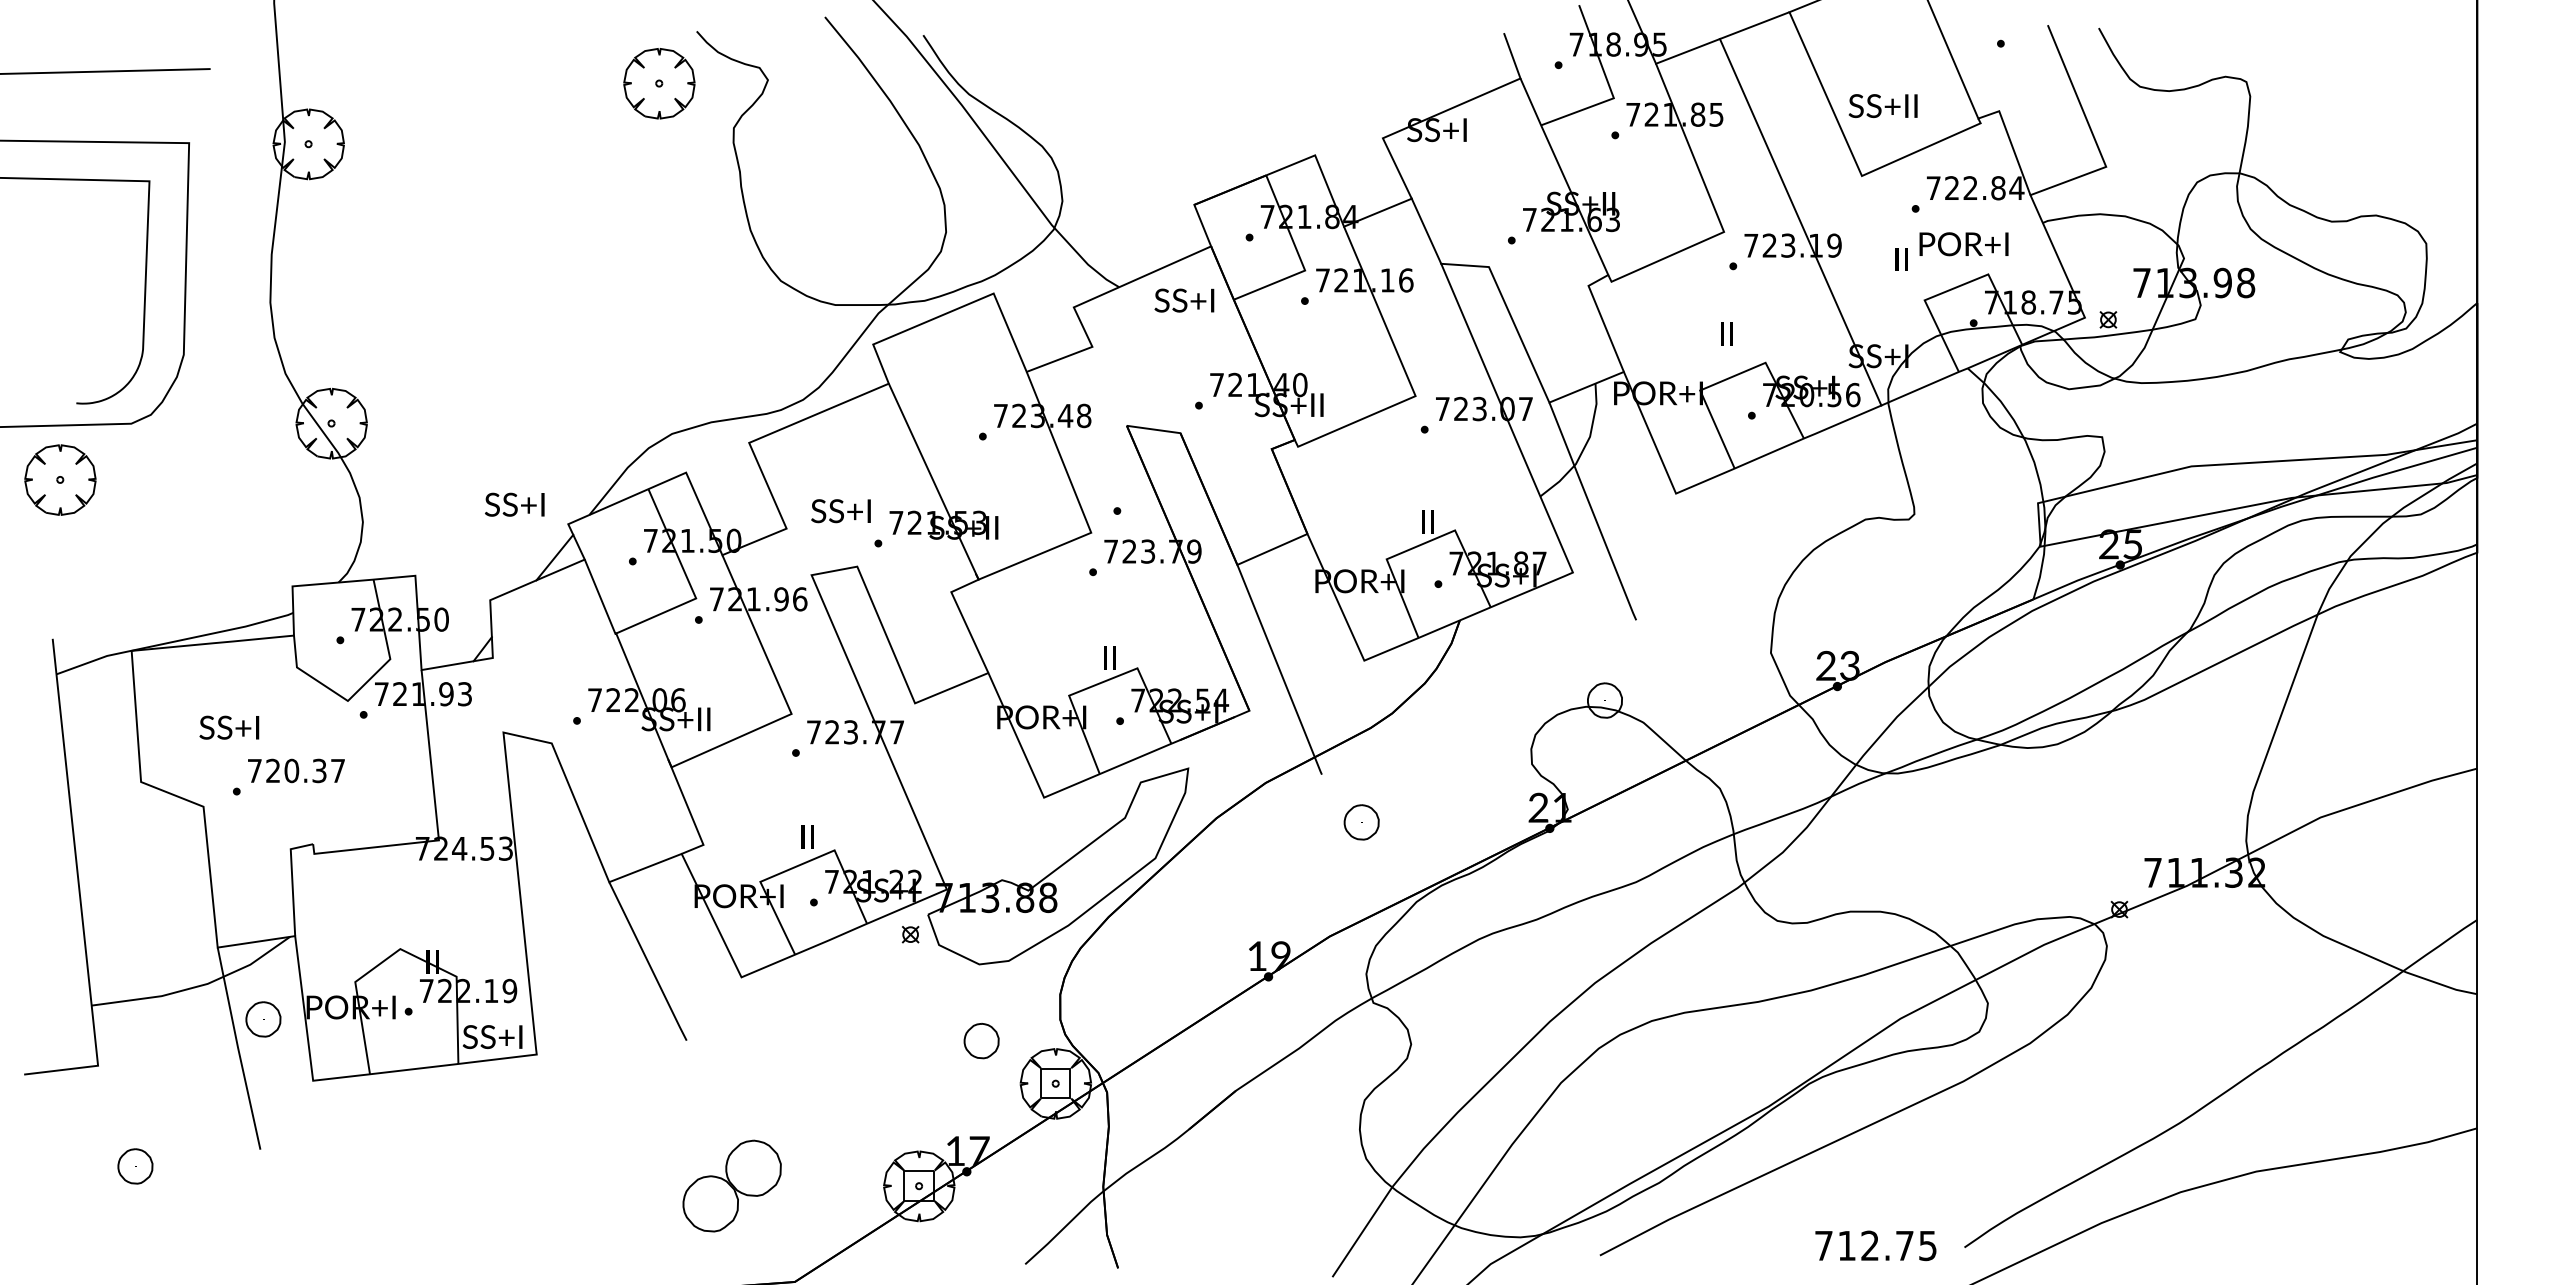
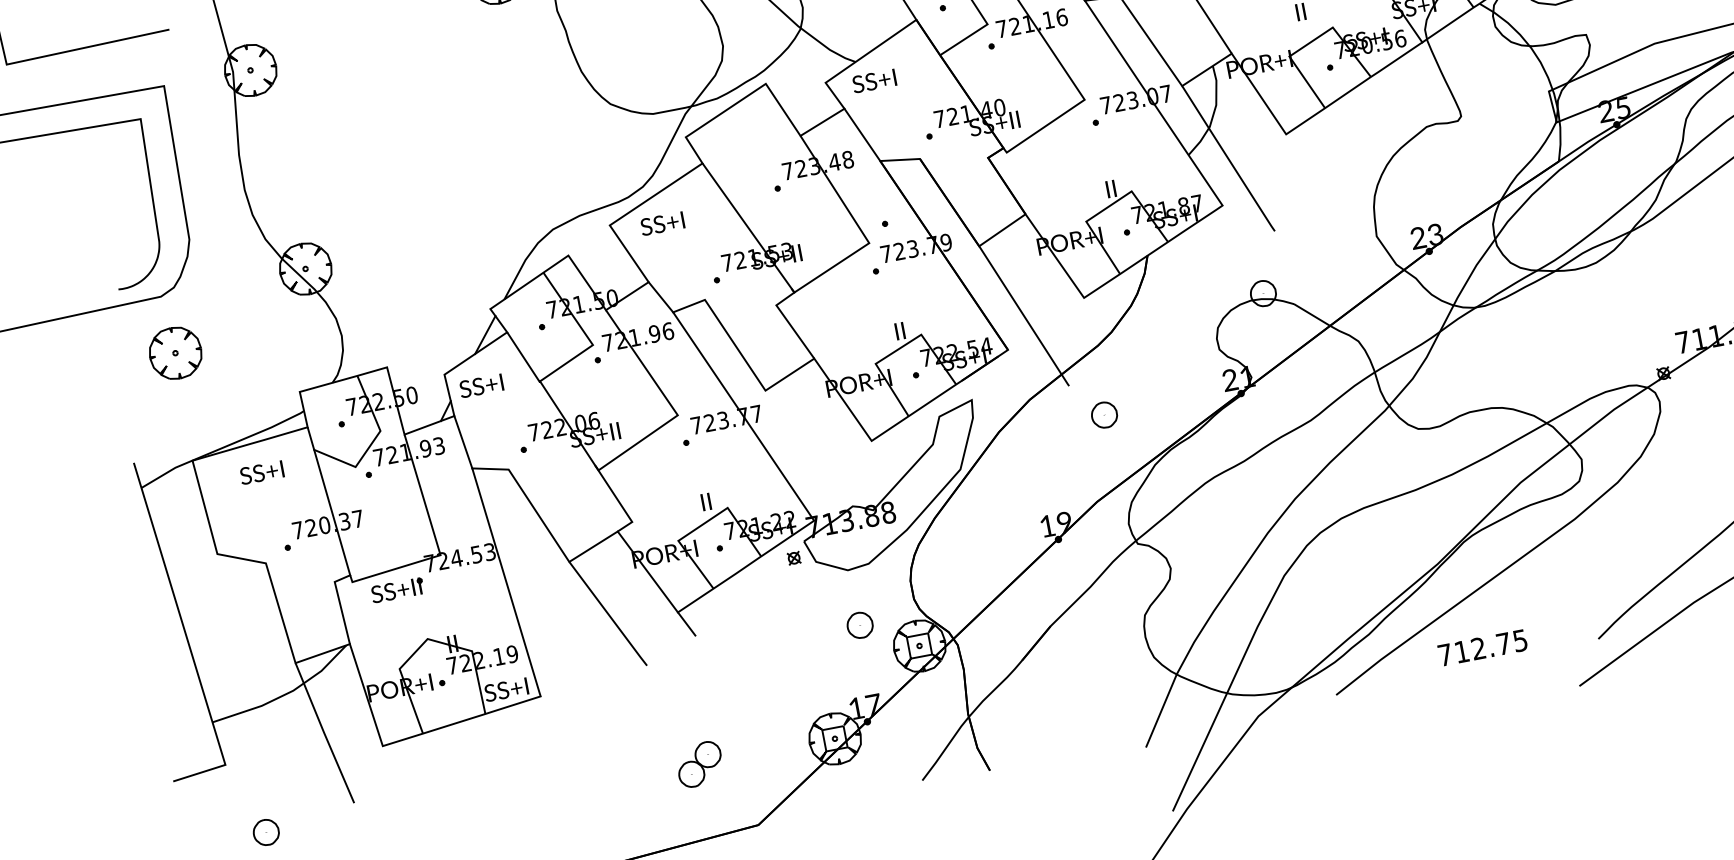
text: (1184, 300) -> (874, 81), moved
line: (1109, 385) -> (862, 134), added
part: (60, 479) -> (175, 352), moved
text: (514, 504) -> (481, 385), moved
text: (840, 511) -> (662, 224), moved
line: (798, 551) -> (660, 297), added
line: (497, 694) -> (462, 441), added
text: (229, 727) -> (262, 472), moved
line: (304, 755) -> (331, 512), added
part: (372, 876) -> (397, 590), added
line: (749, 994) -> (686, 623), added
part: (263, 1019) -> (338, 708), removed
part: (731, 1185) -> (699, 764), size x0.62
text: (1875, 1245) -> (1482, 647), moved

